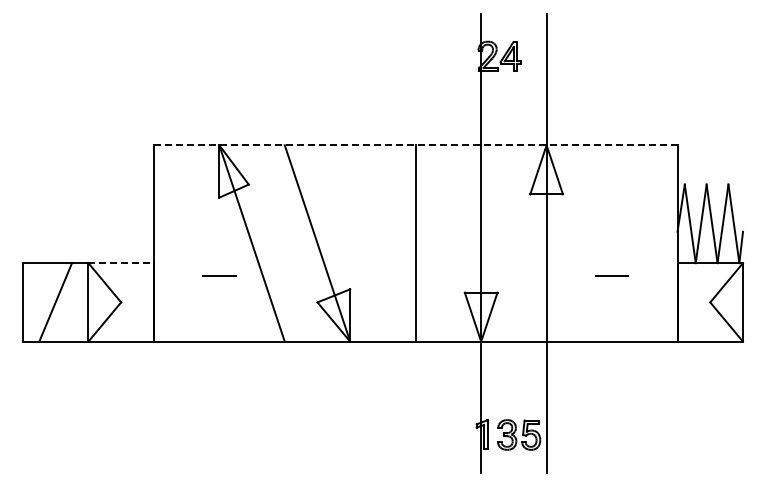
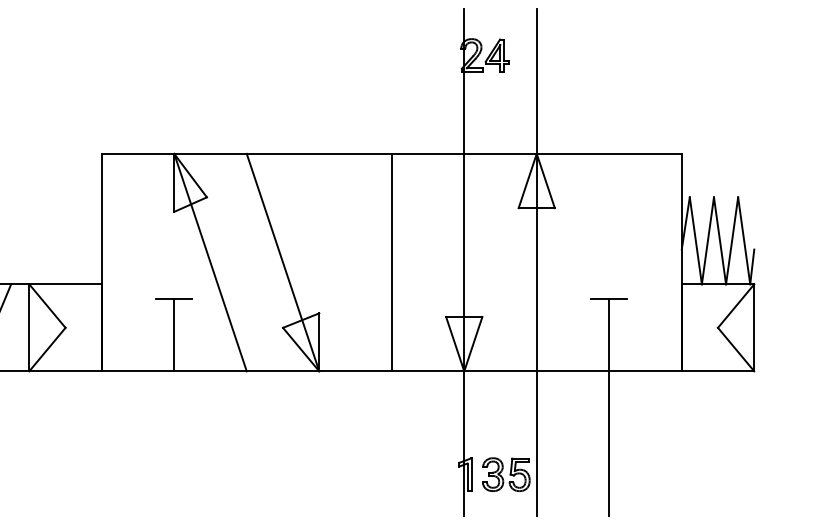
line: (415, 145) -> (391, 154), dashed -> solid
line: (121, 263) -> (65, 284), dashed -> solid
line: (219, 308) -> (174, 334), added
line: (612, 374) -> (609, 407), added

